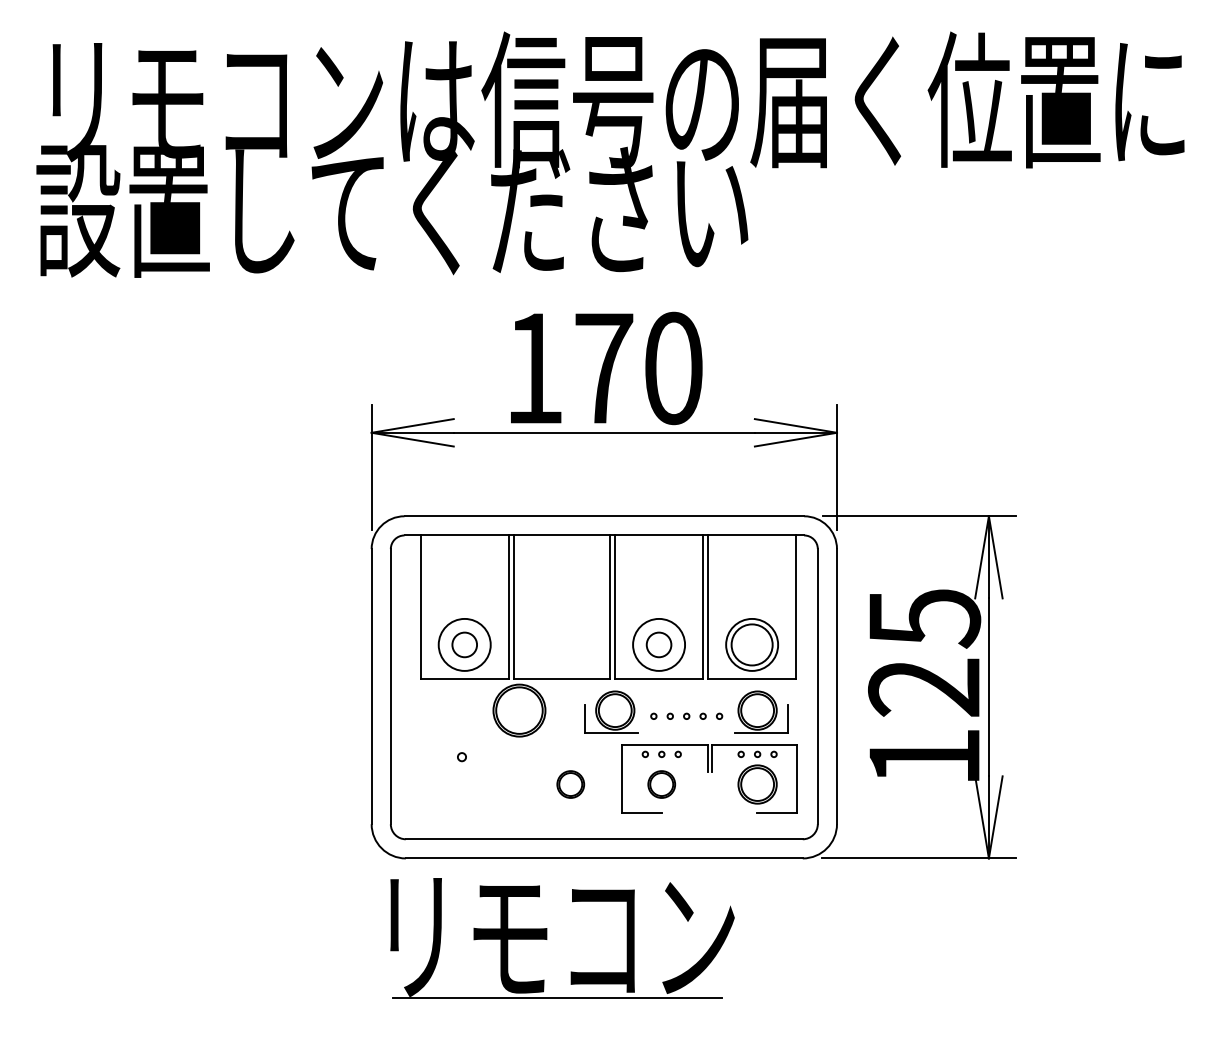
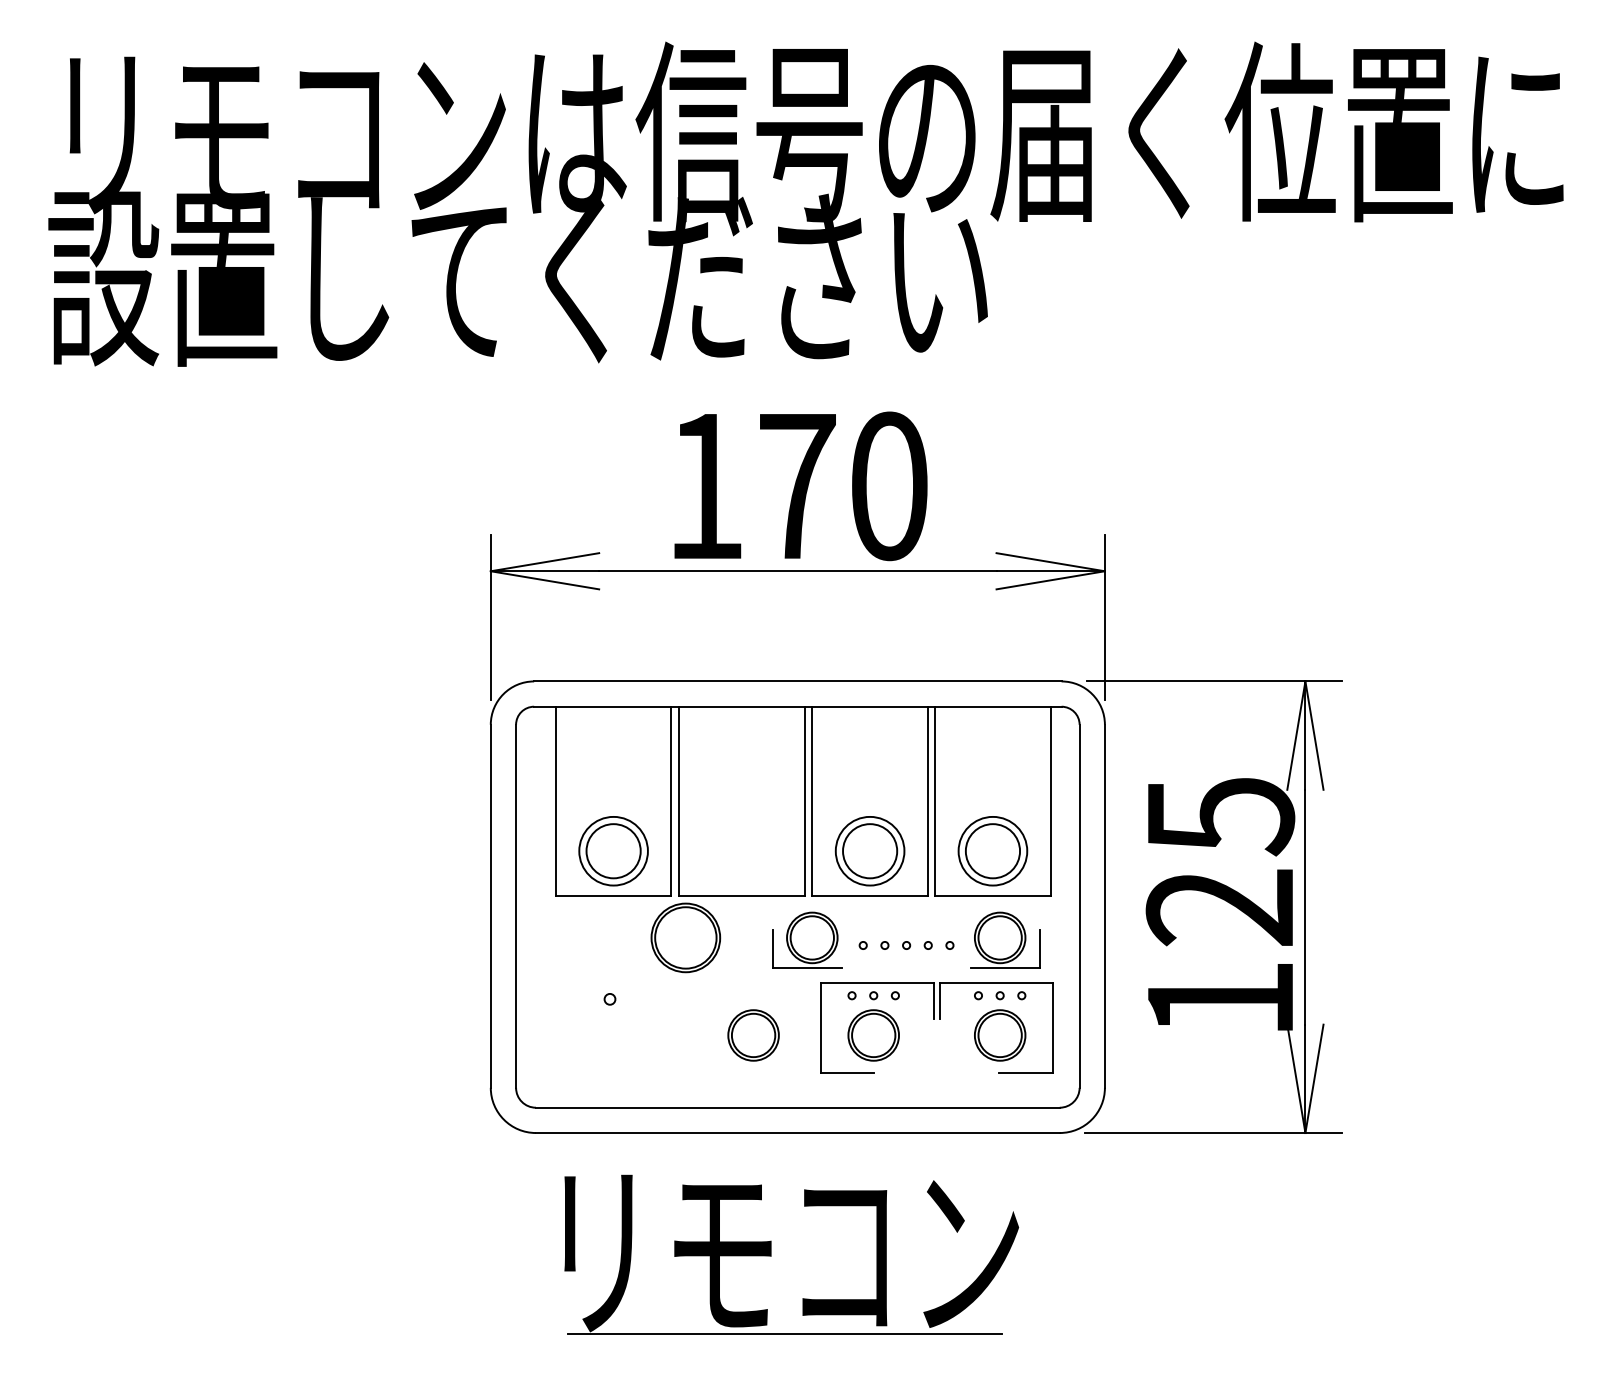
circle: (464, 645) -> (613, 851), size x1.67
circle: (659, 645) -> (870, 851), size x1.67
part: (570, 784) -> (753, 1035), size x1.43
part: (661, 784) -> (873, 1035), size x1.43
part: (547, 938) -> (771, 1254), moved

